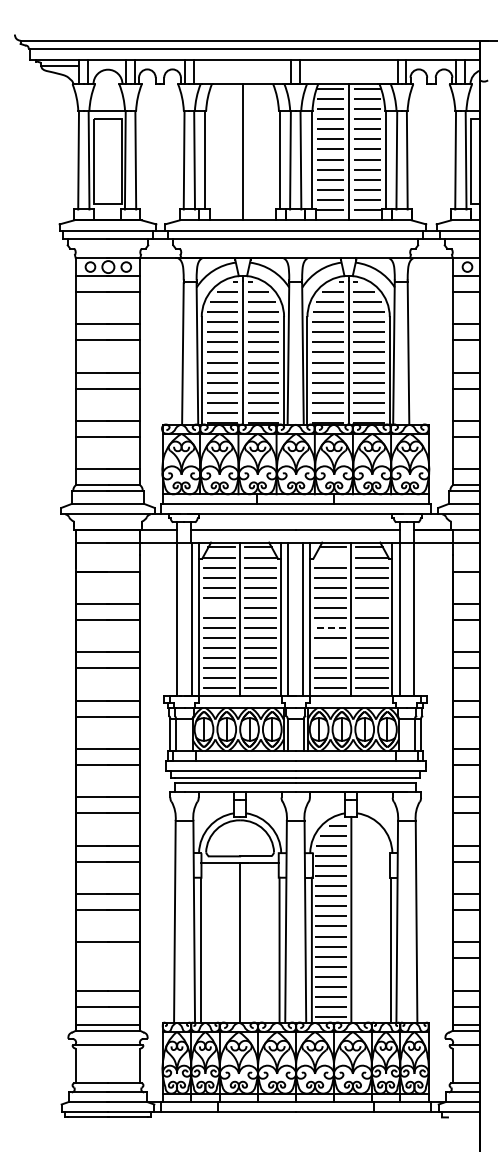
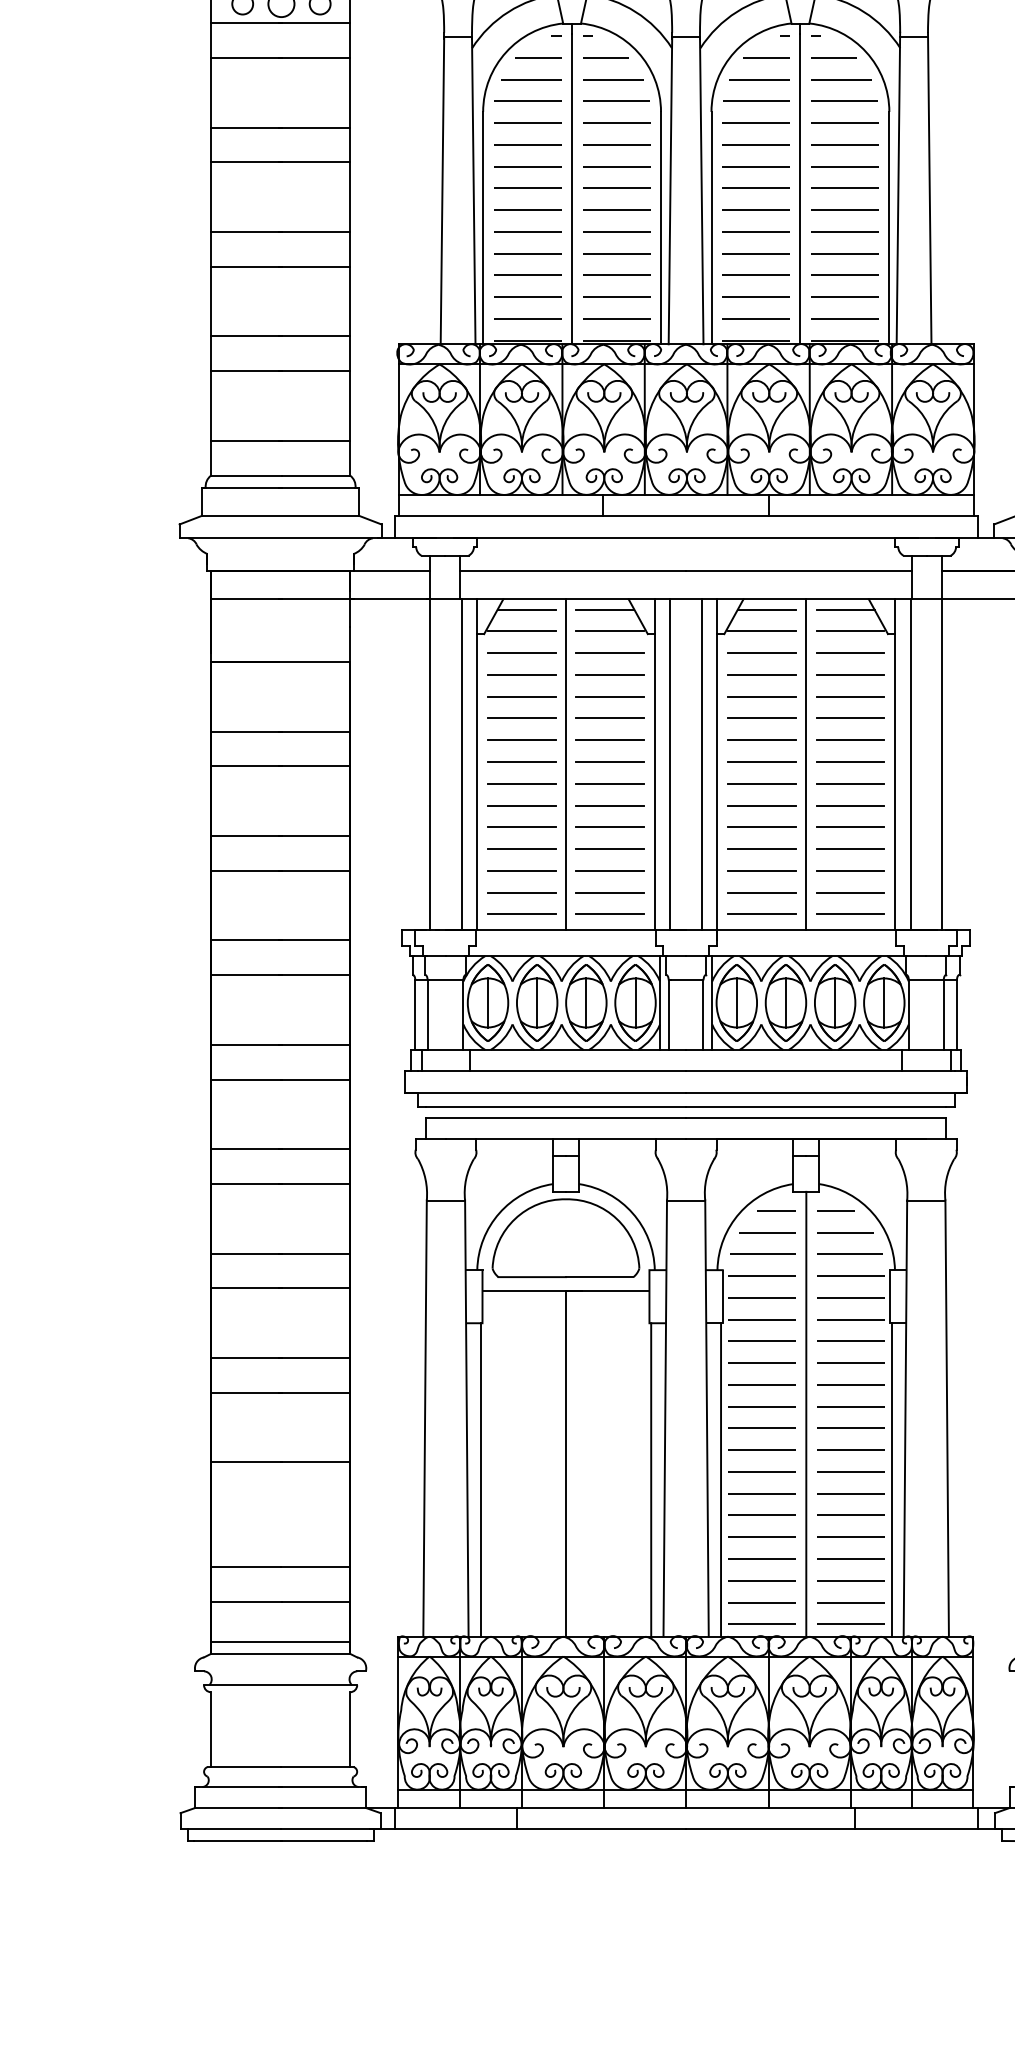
line: (330, 557) -> (761, 631), added
line: (219, 607) -> (521, 739), added
line: (371, 607) -> (849, 739), added
line: (330, 628) -> (761, 784), dashed -> solid
line: (330, 648) -> (761, 828), added
hatch: (371, 921) -> (849, 1417), added

